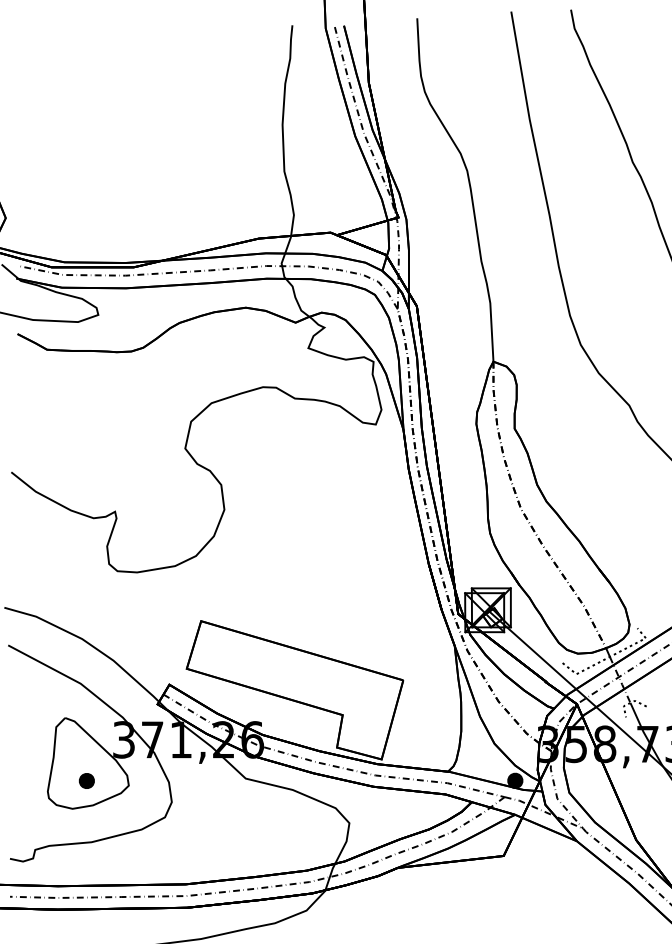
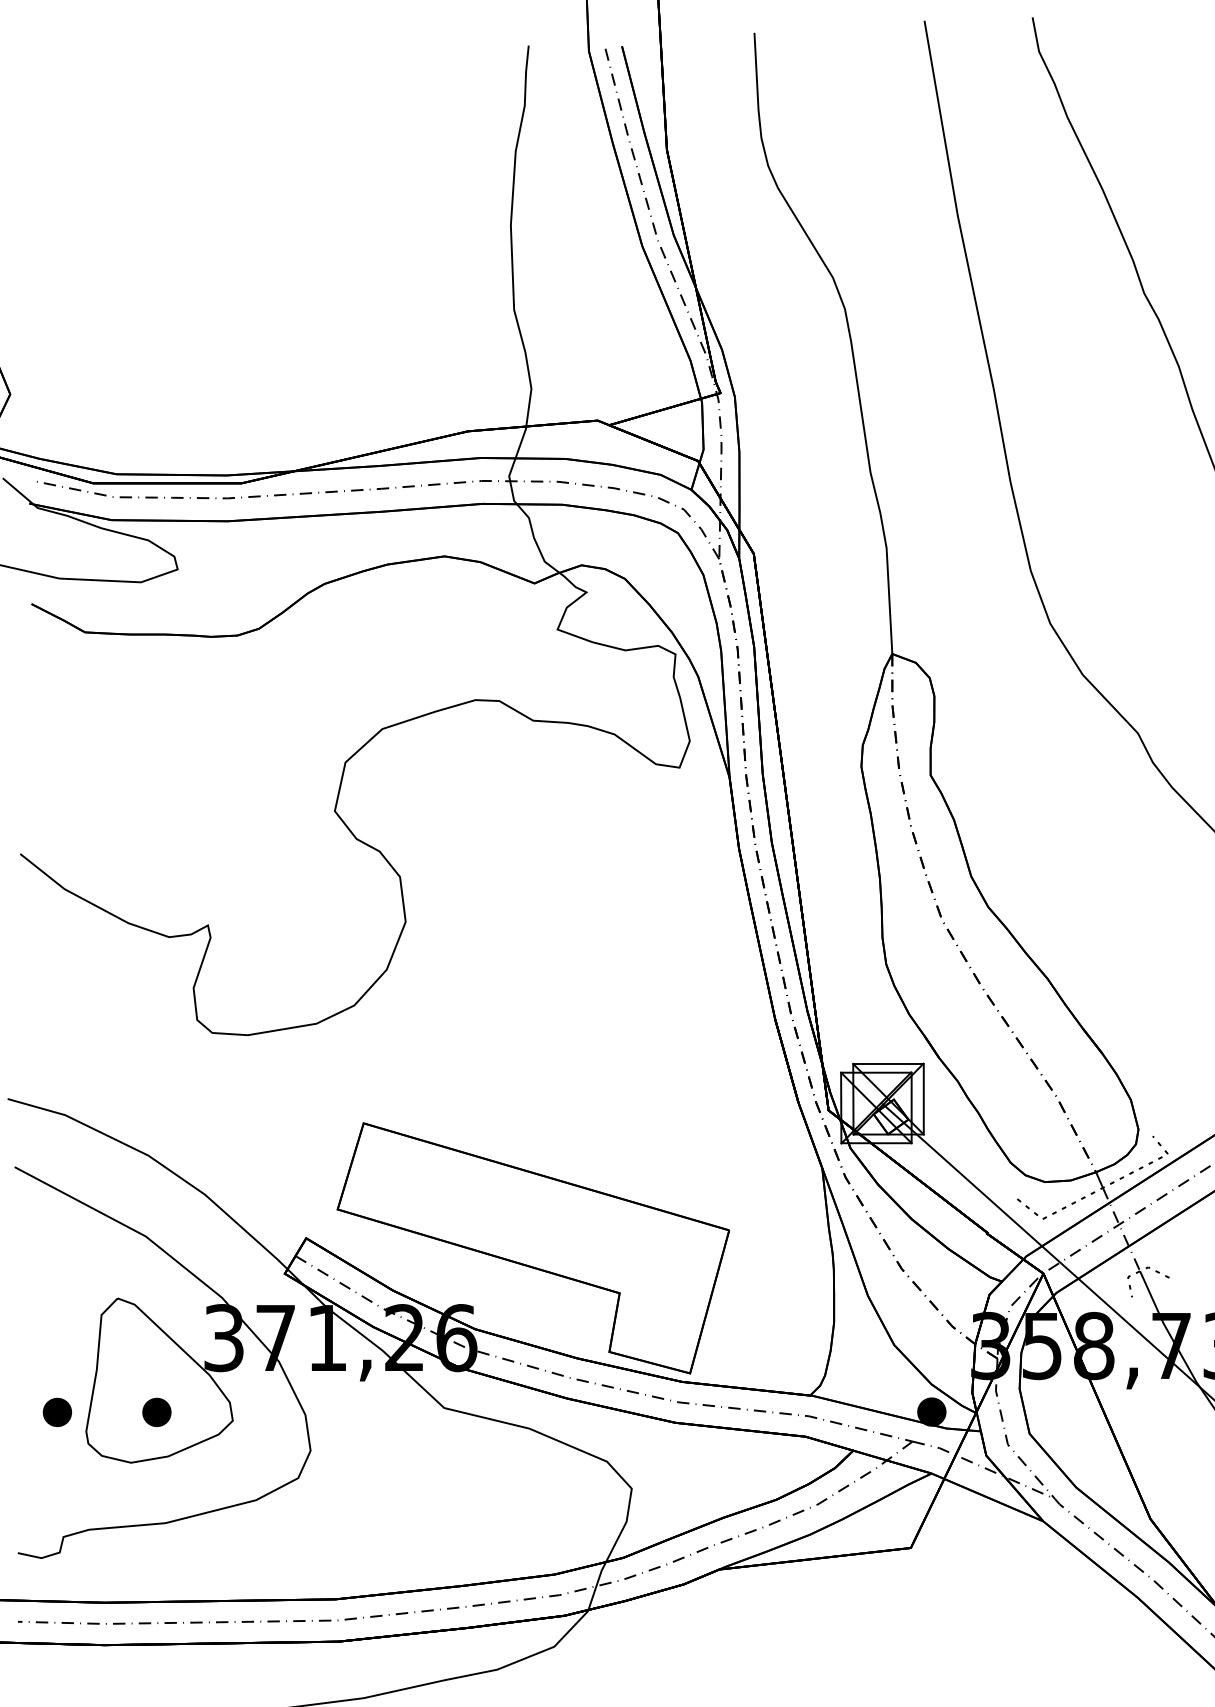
part: (31, 780) -> (56, 1411), added

